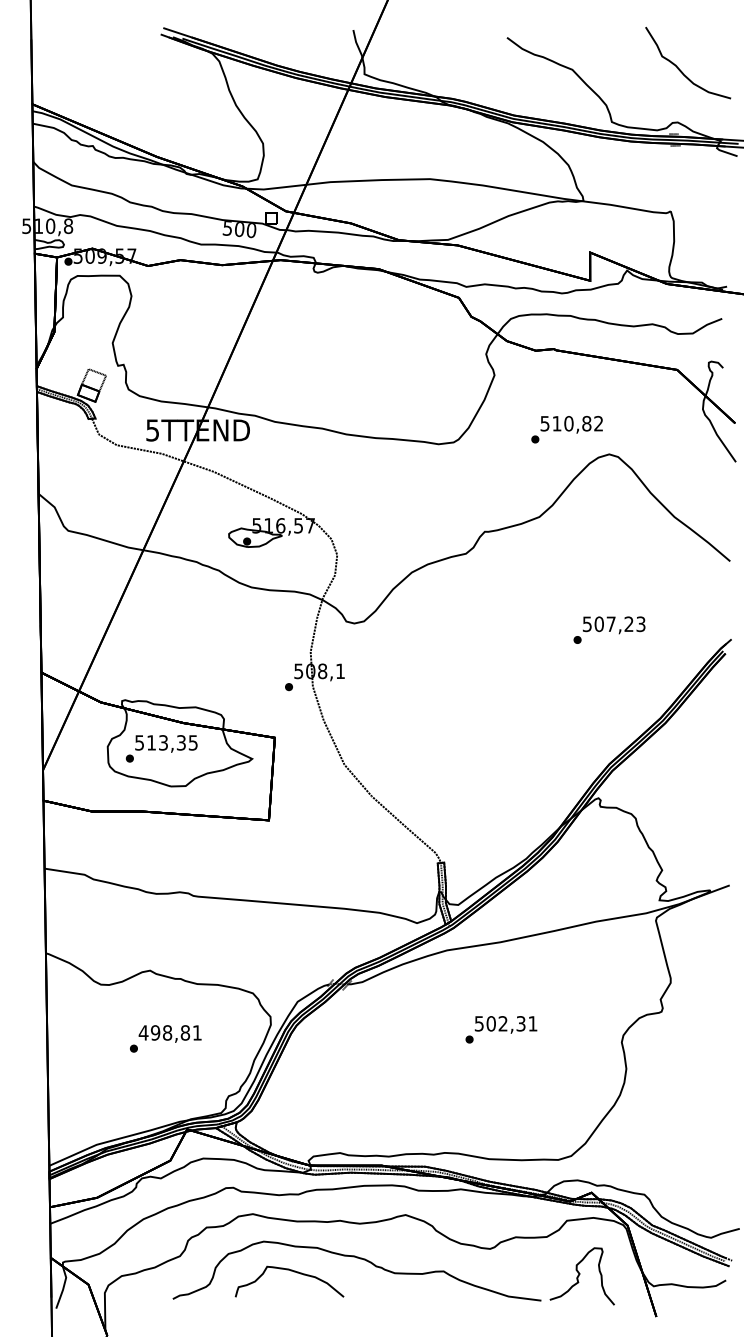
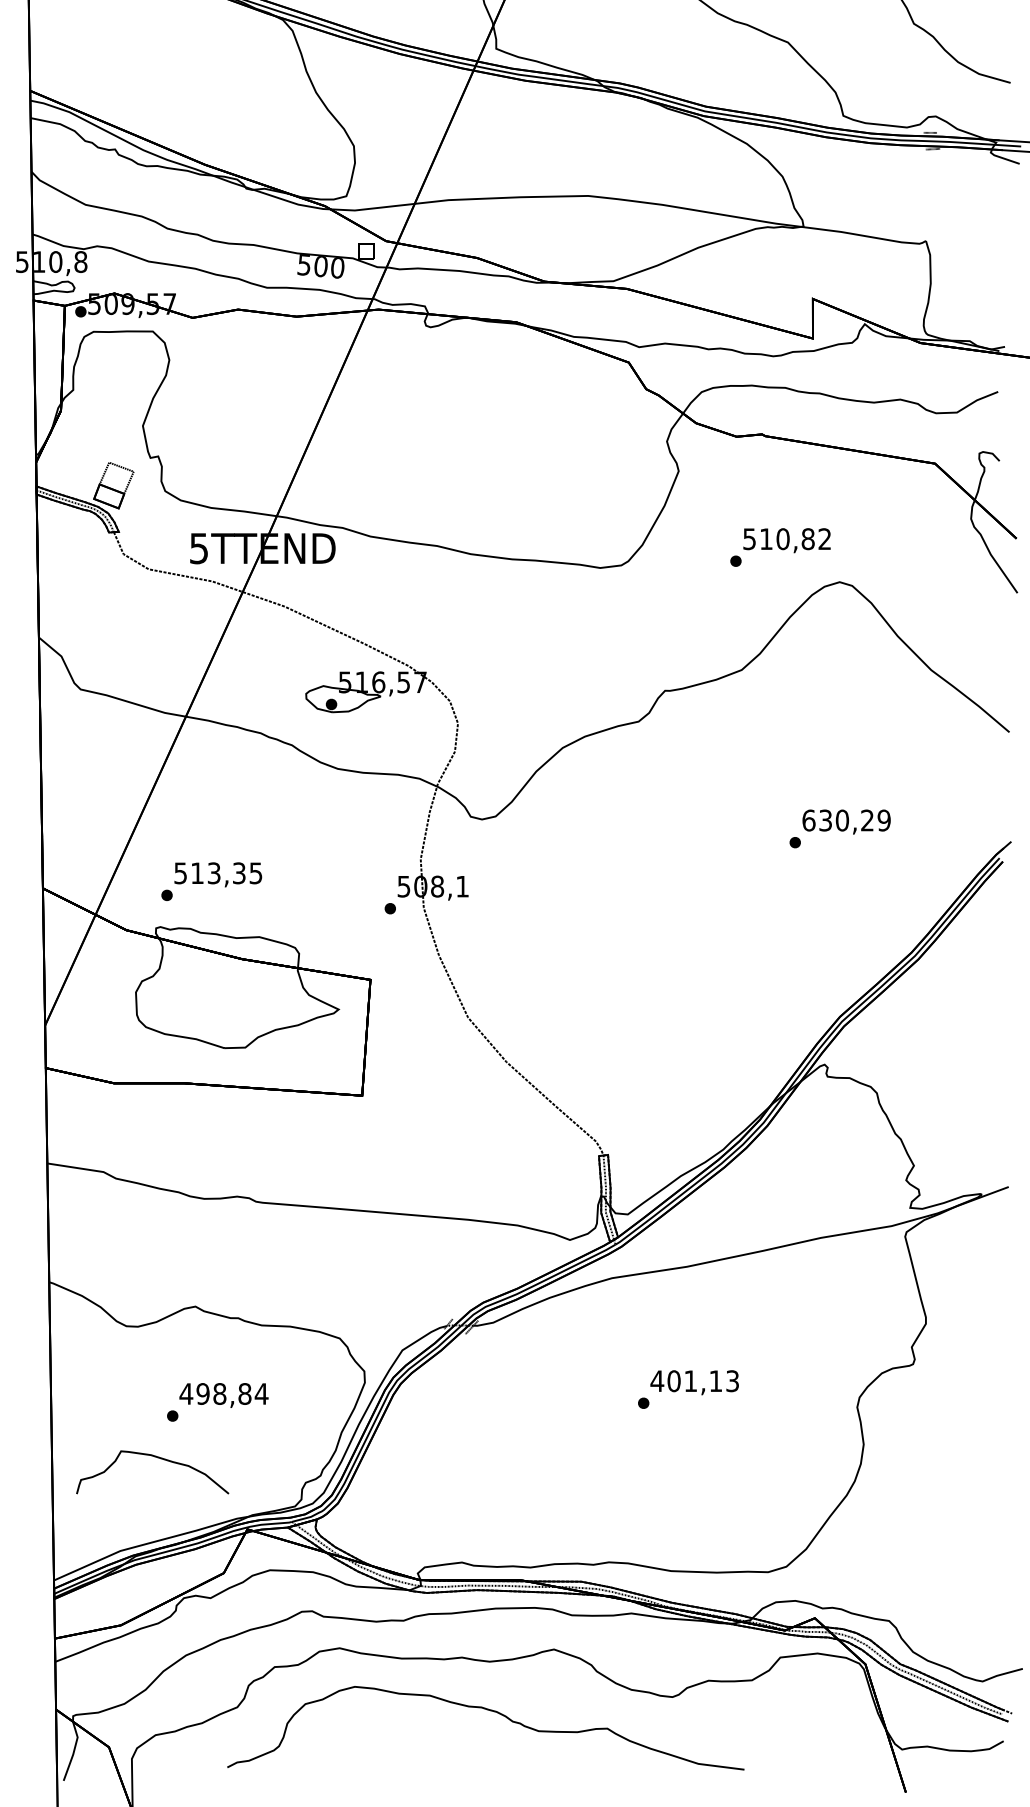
text: (613, 624) -> (845, 820), 507,23 -> 630,29
text: (161, 748) -> (211, 881), moved
text: (505, 1023) -> (694, 1380), 502,31 -> 401,13
text: (197, 1032) -> (261, 1393), 498,81 -> 498,84
curve: (290, 1271) -> (153, 1457), moved
curve: (579, 1276) -> (797, 1735), removed

